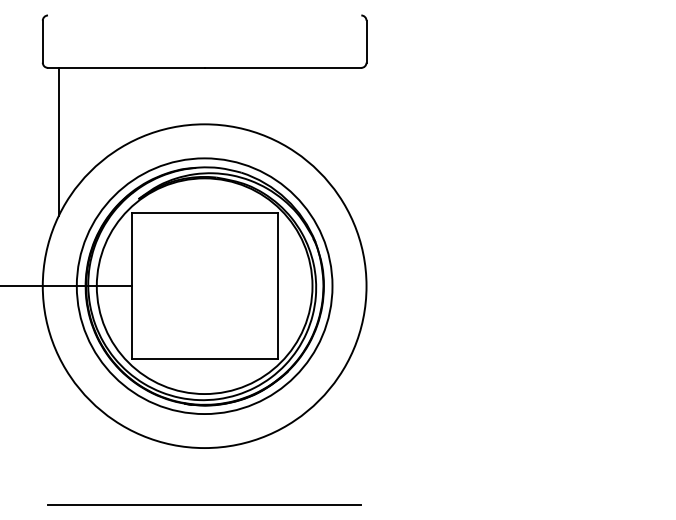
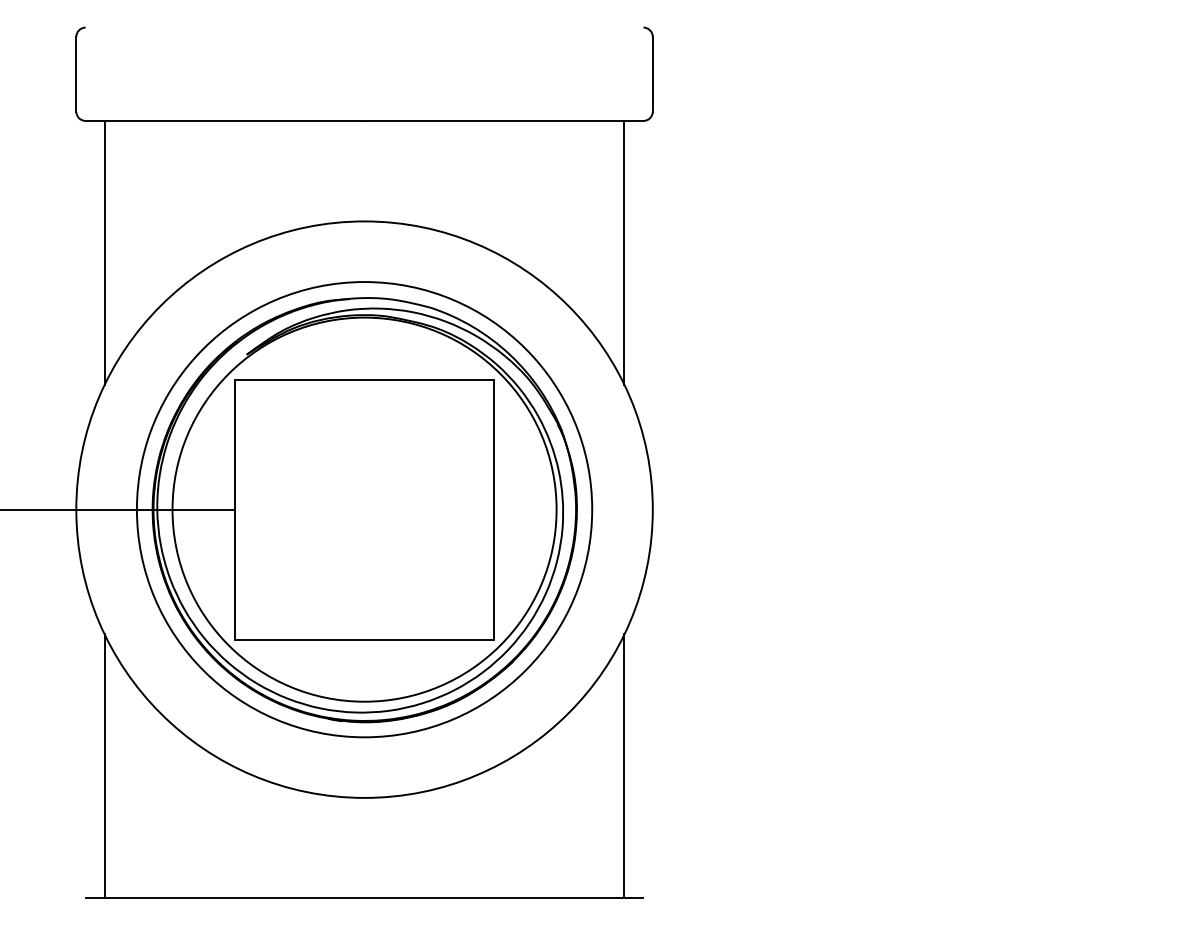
line: (350, 141) -> (624, 251), added
line: (58, 430) -> (104, 766), added
line: (350, 430) -> (624, 766), added

